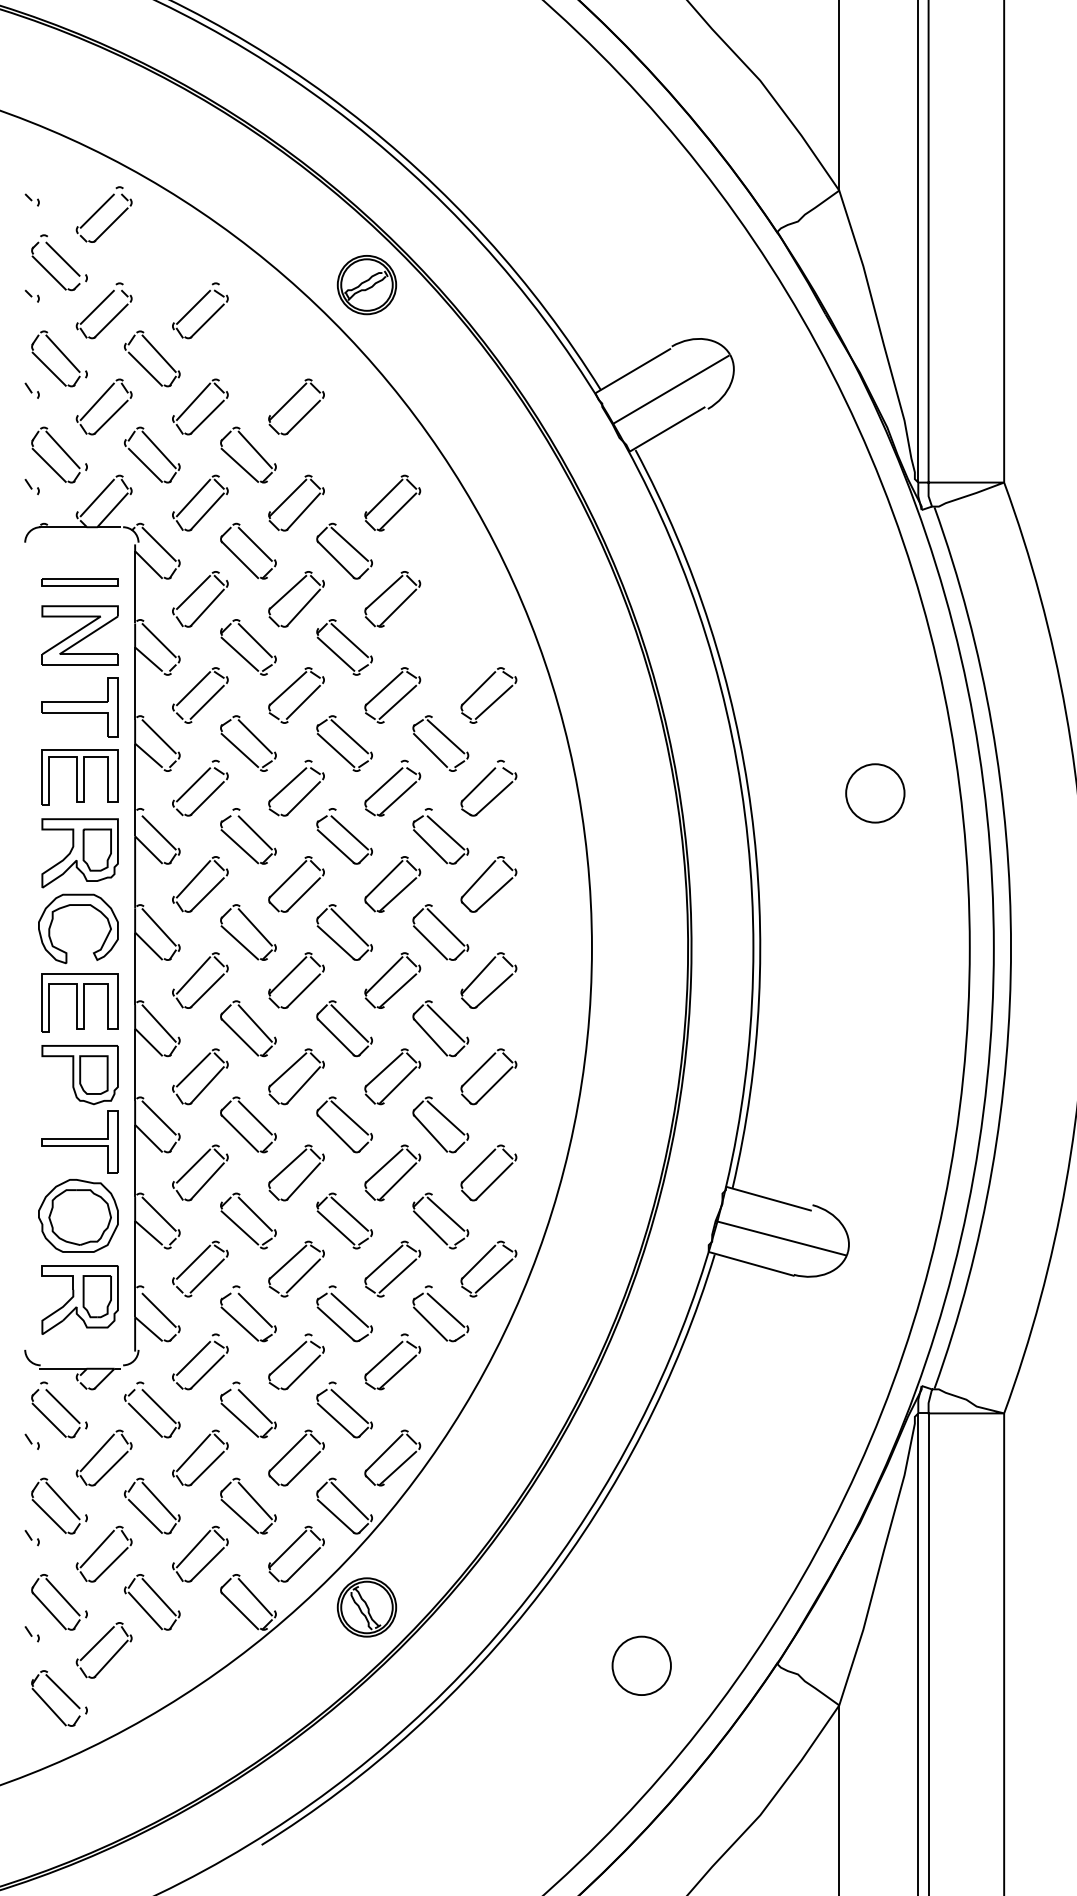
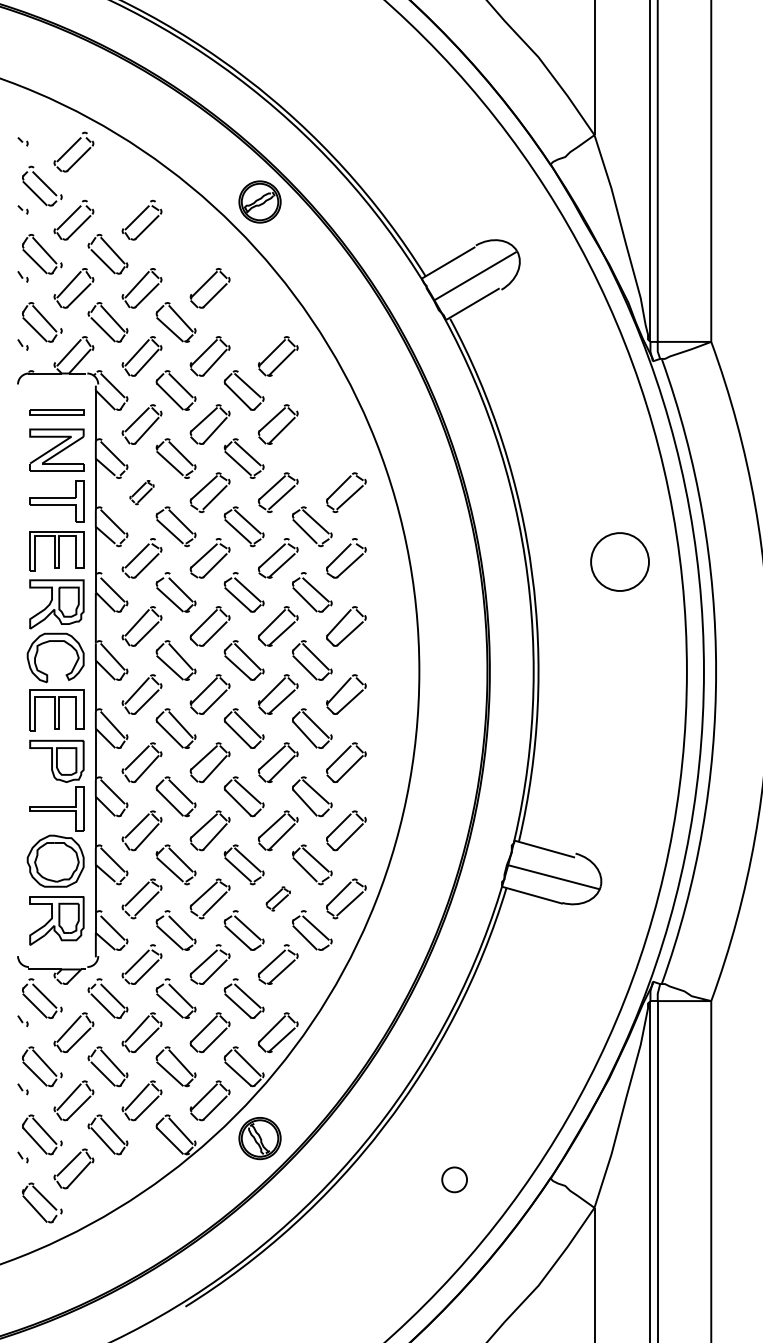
part: (199, 695) -> (141, 492), size x0.6
circle: (874, 792) -> (619, 561), size x1.4
part: (393, 1268) -> (278, 898), size x0.6
circle: (641, 1665) -> (454, 1179), size x0.6

